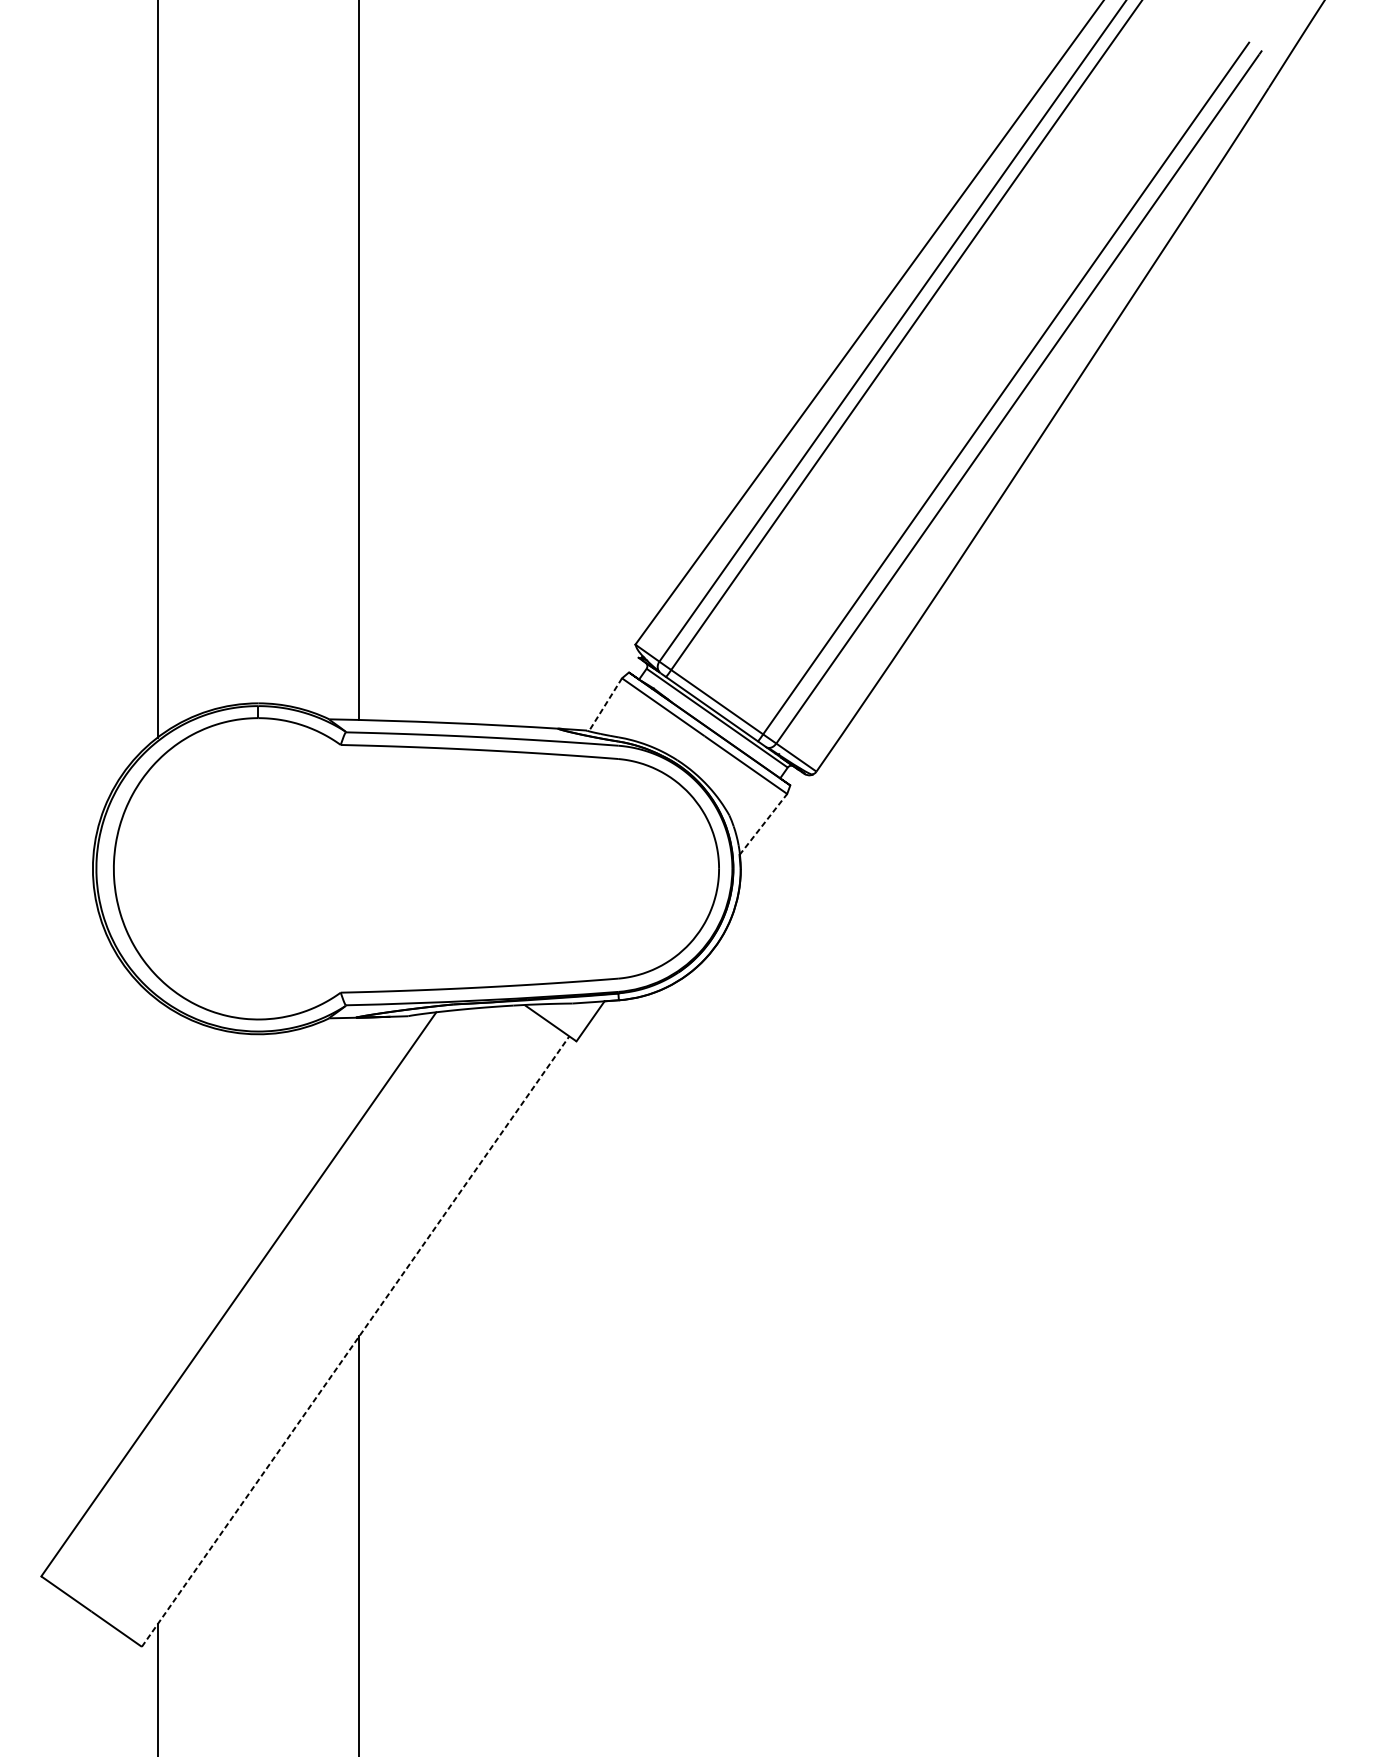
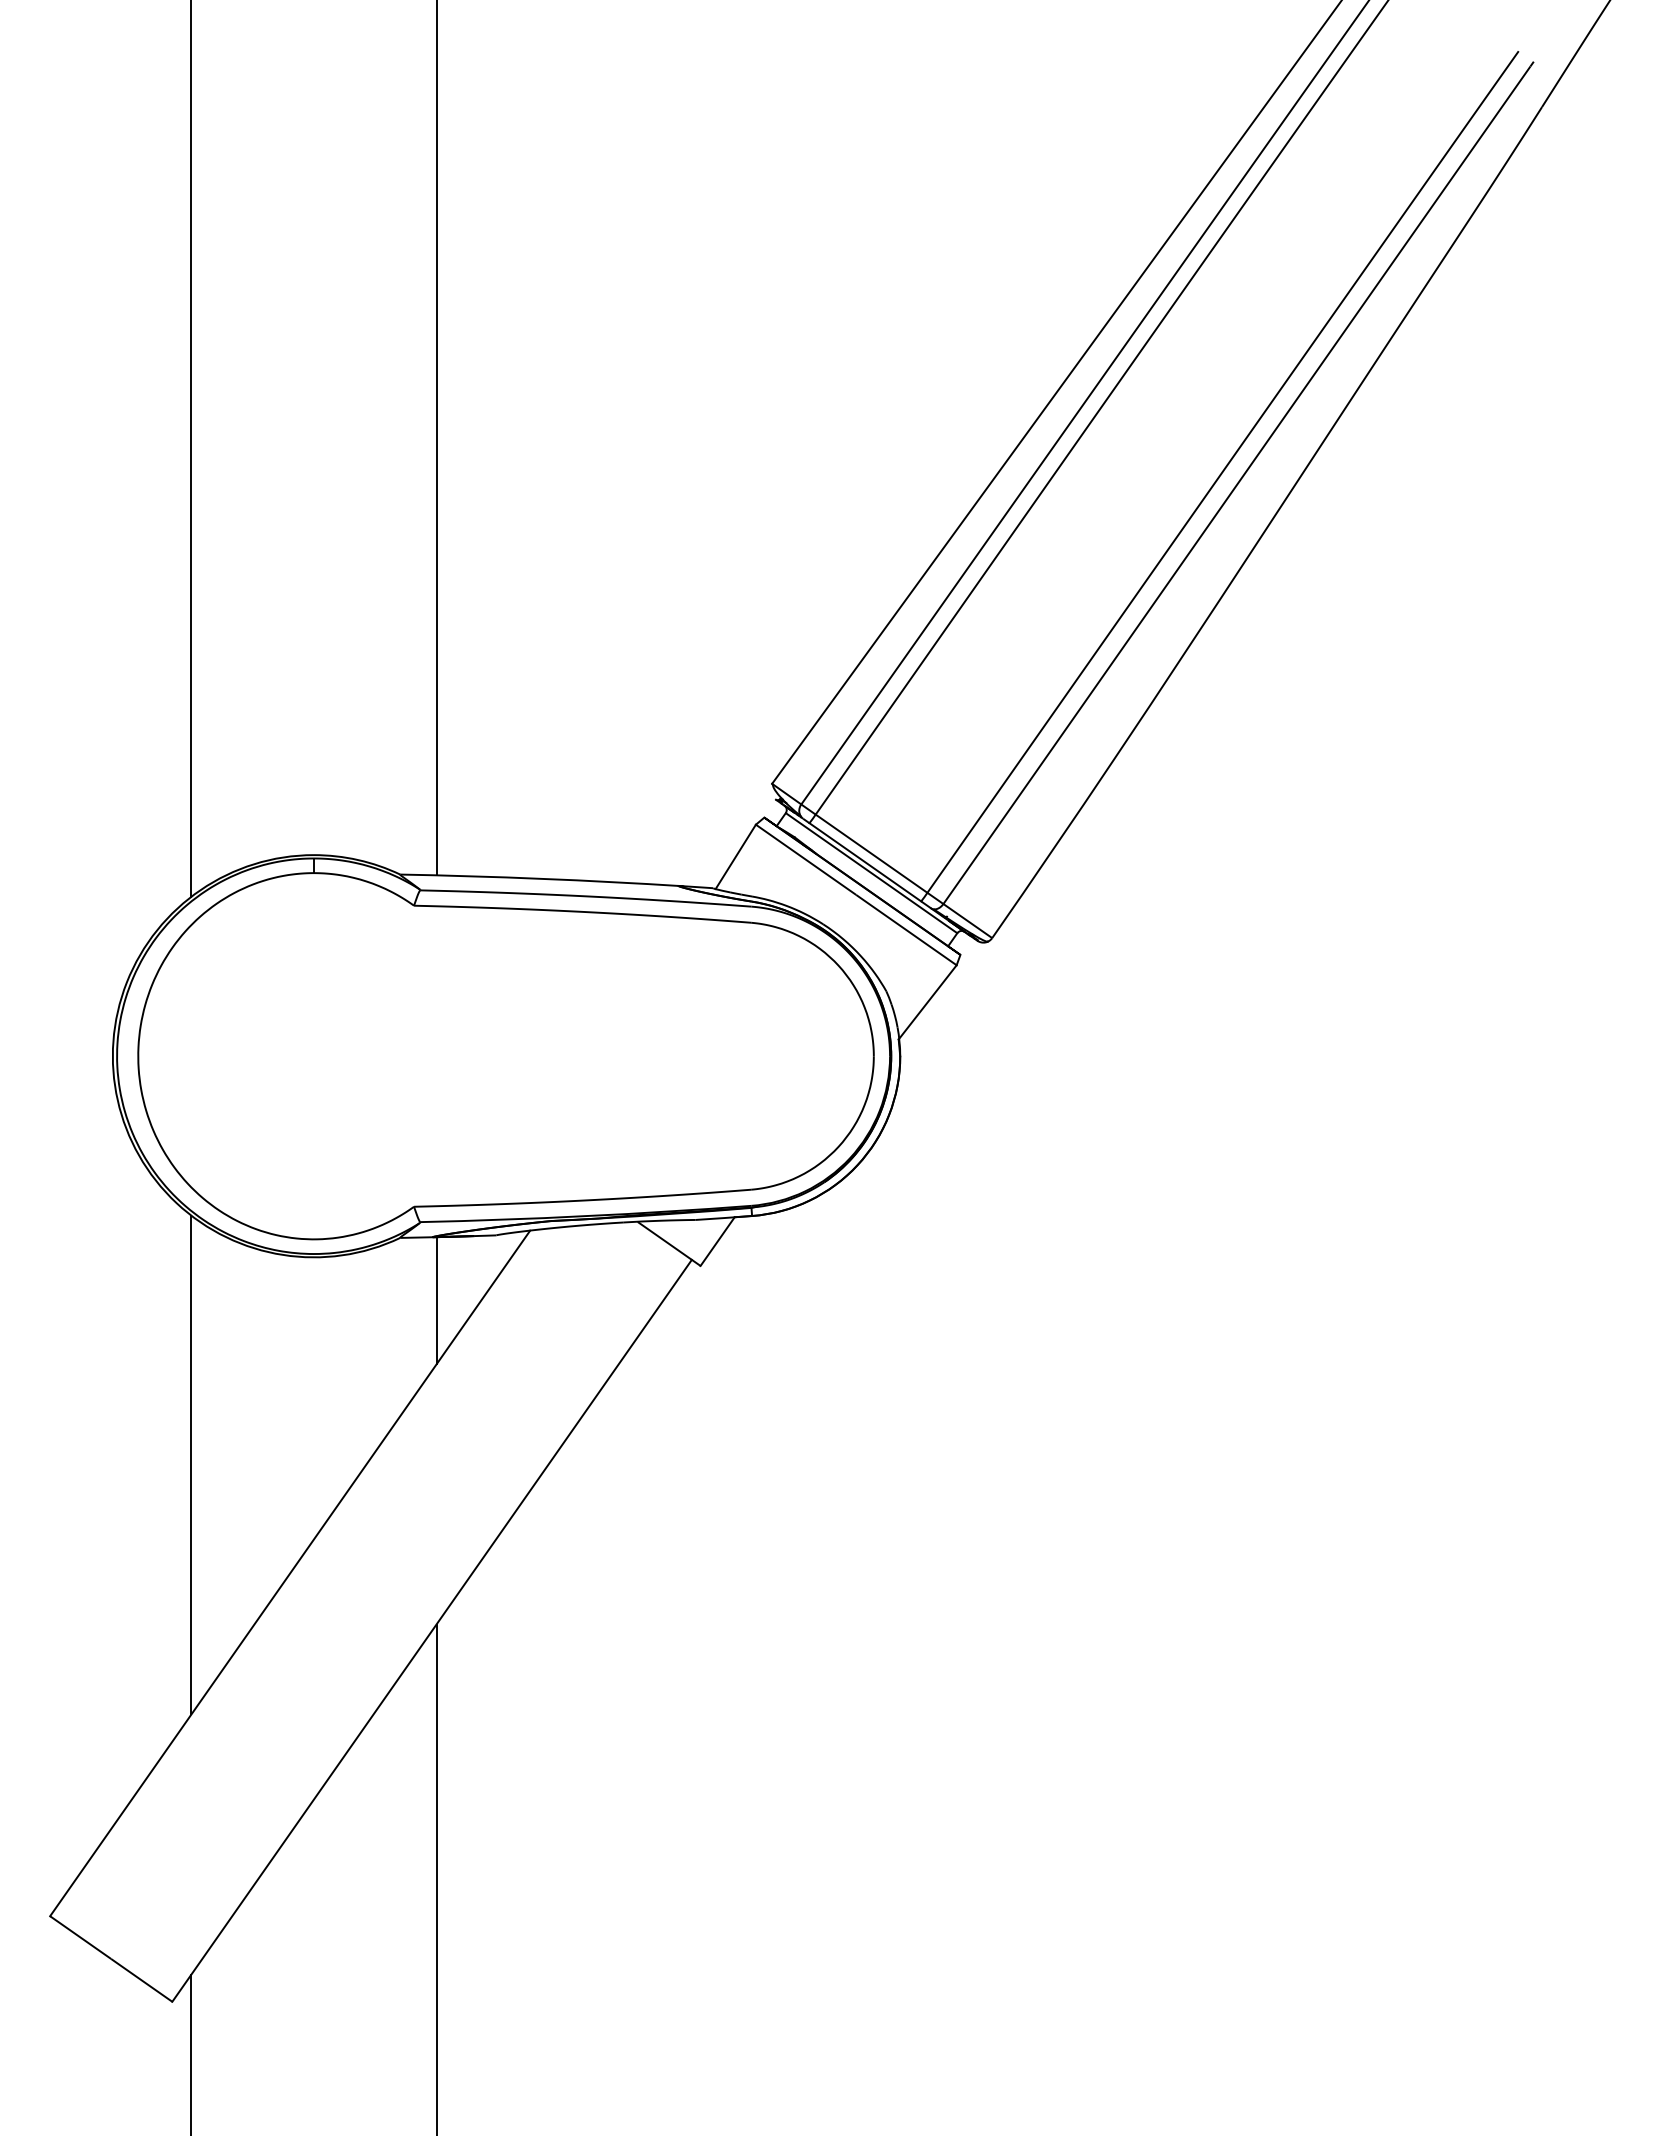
line: (605, 704) -> (735, 856), dashed -> solid
line: (763, 824) -> (927, 1002), dashed -> solid
line: (359, 1069) -> (436, 1300), added
line: (157, 1204) -> (191, 1464), added
line: (355, 1341) -> (432, 1630), dashed -> solid

